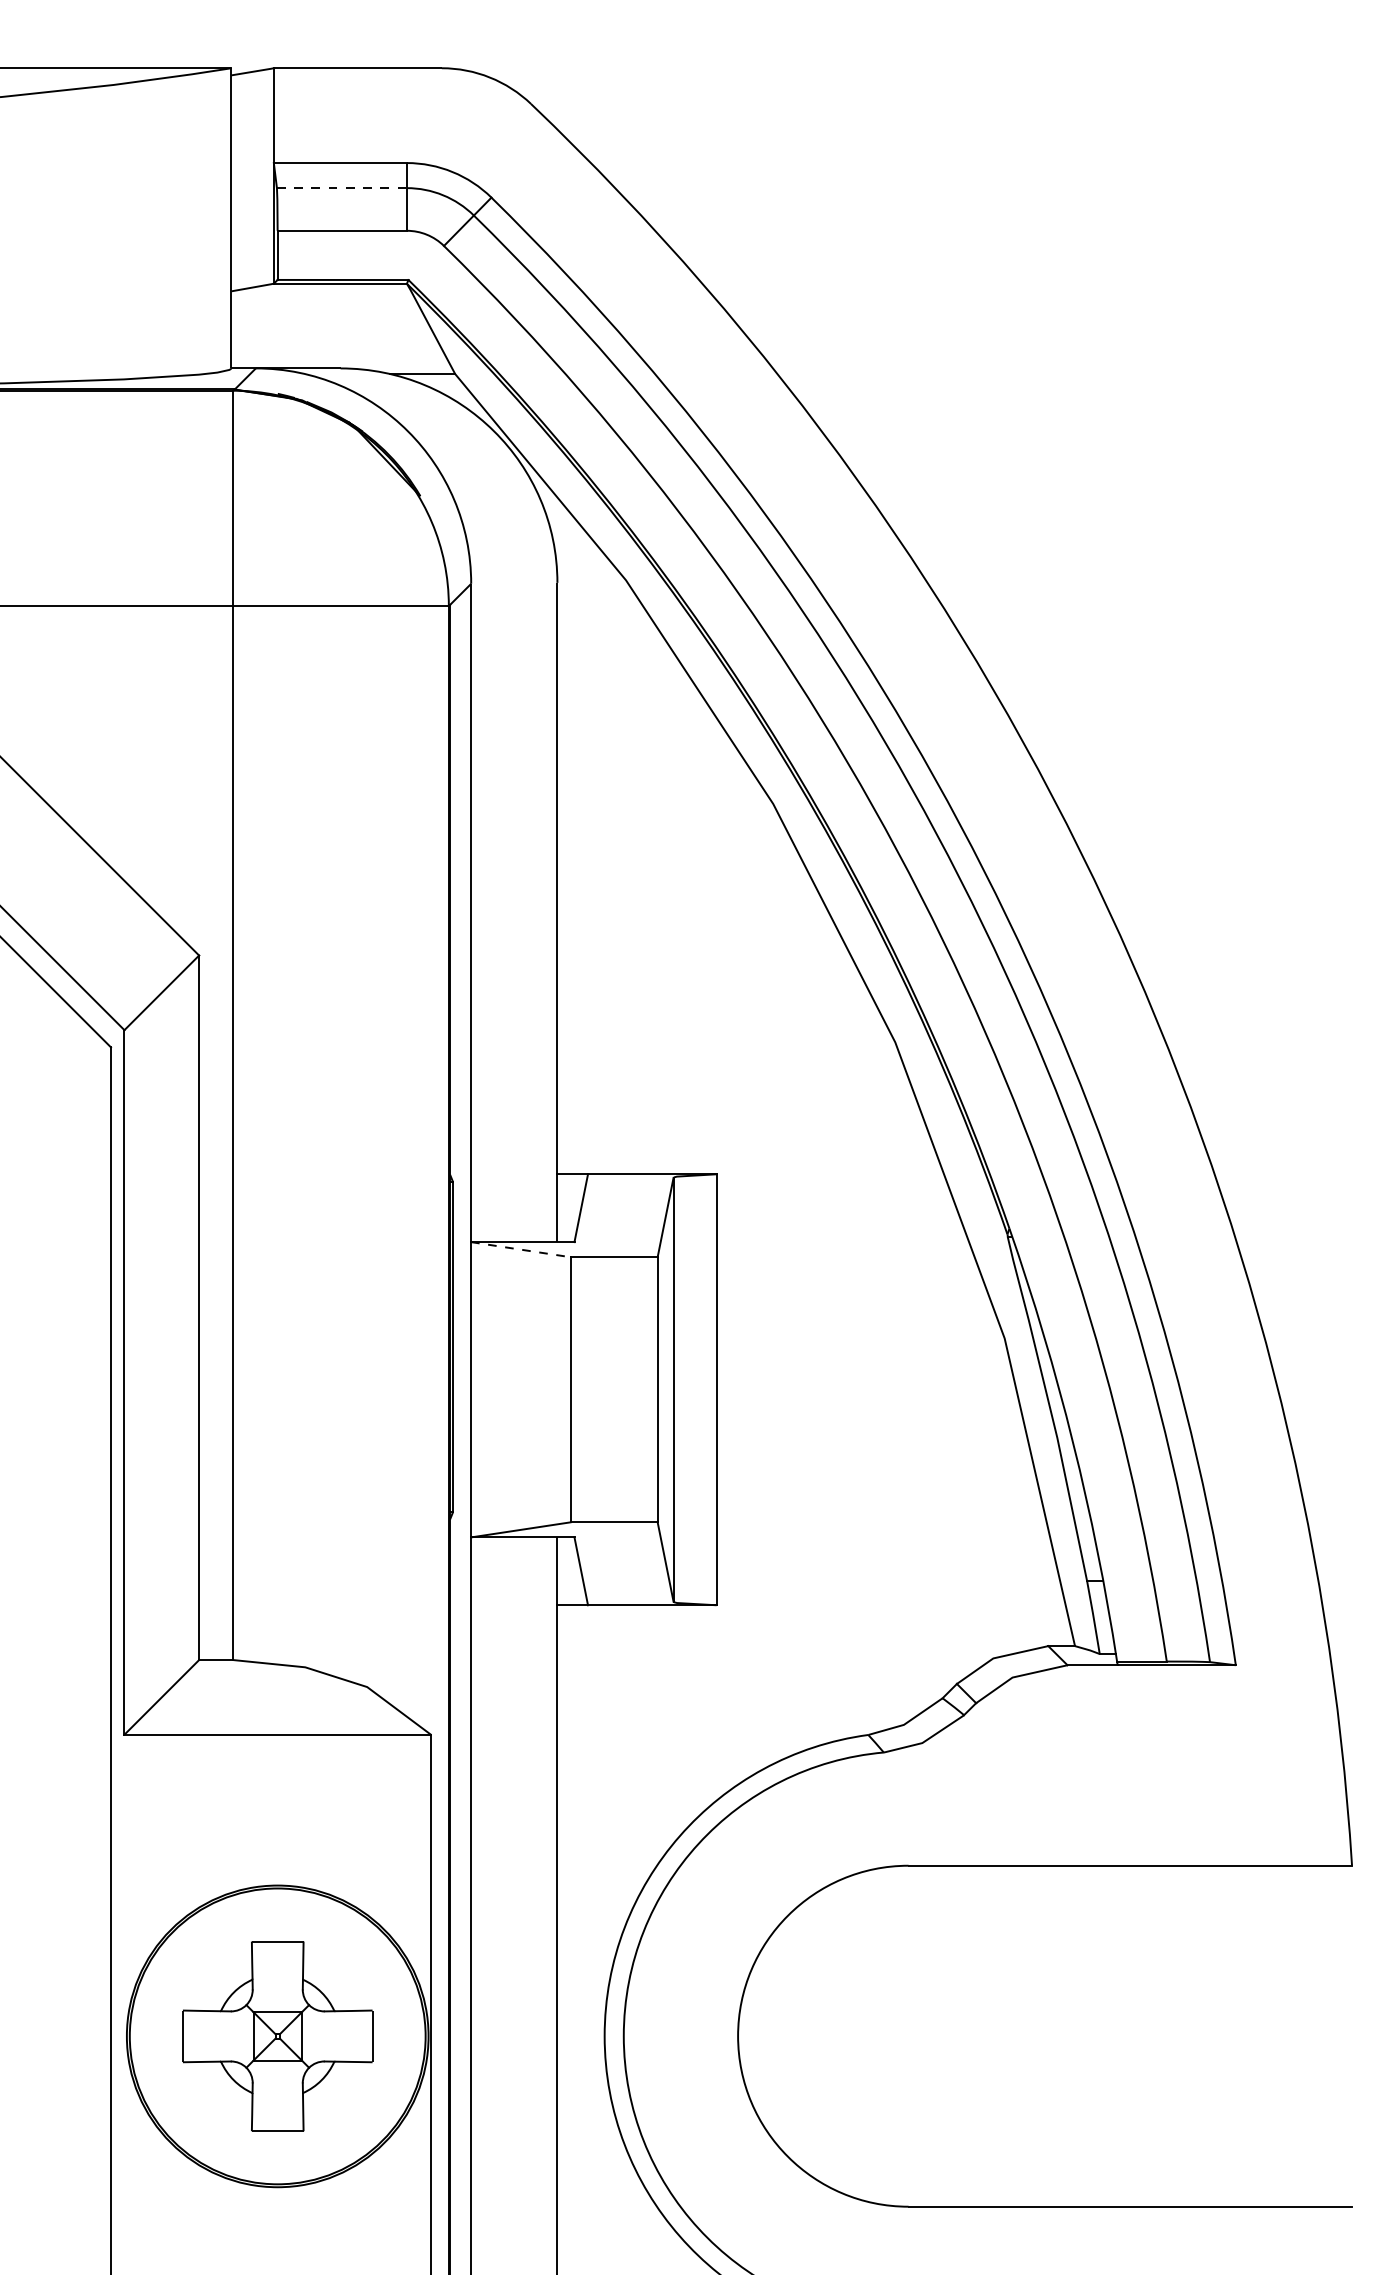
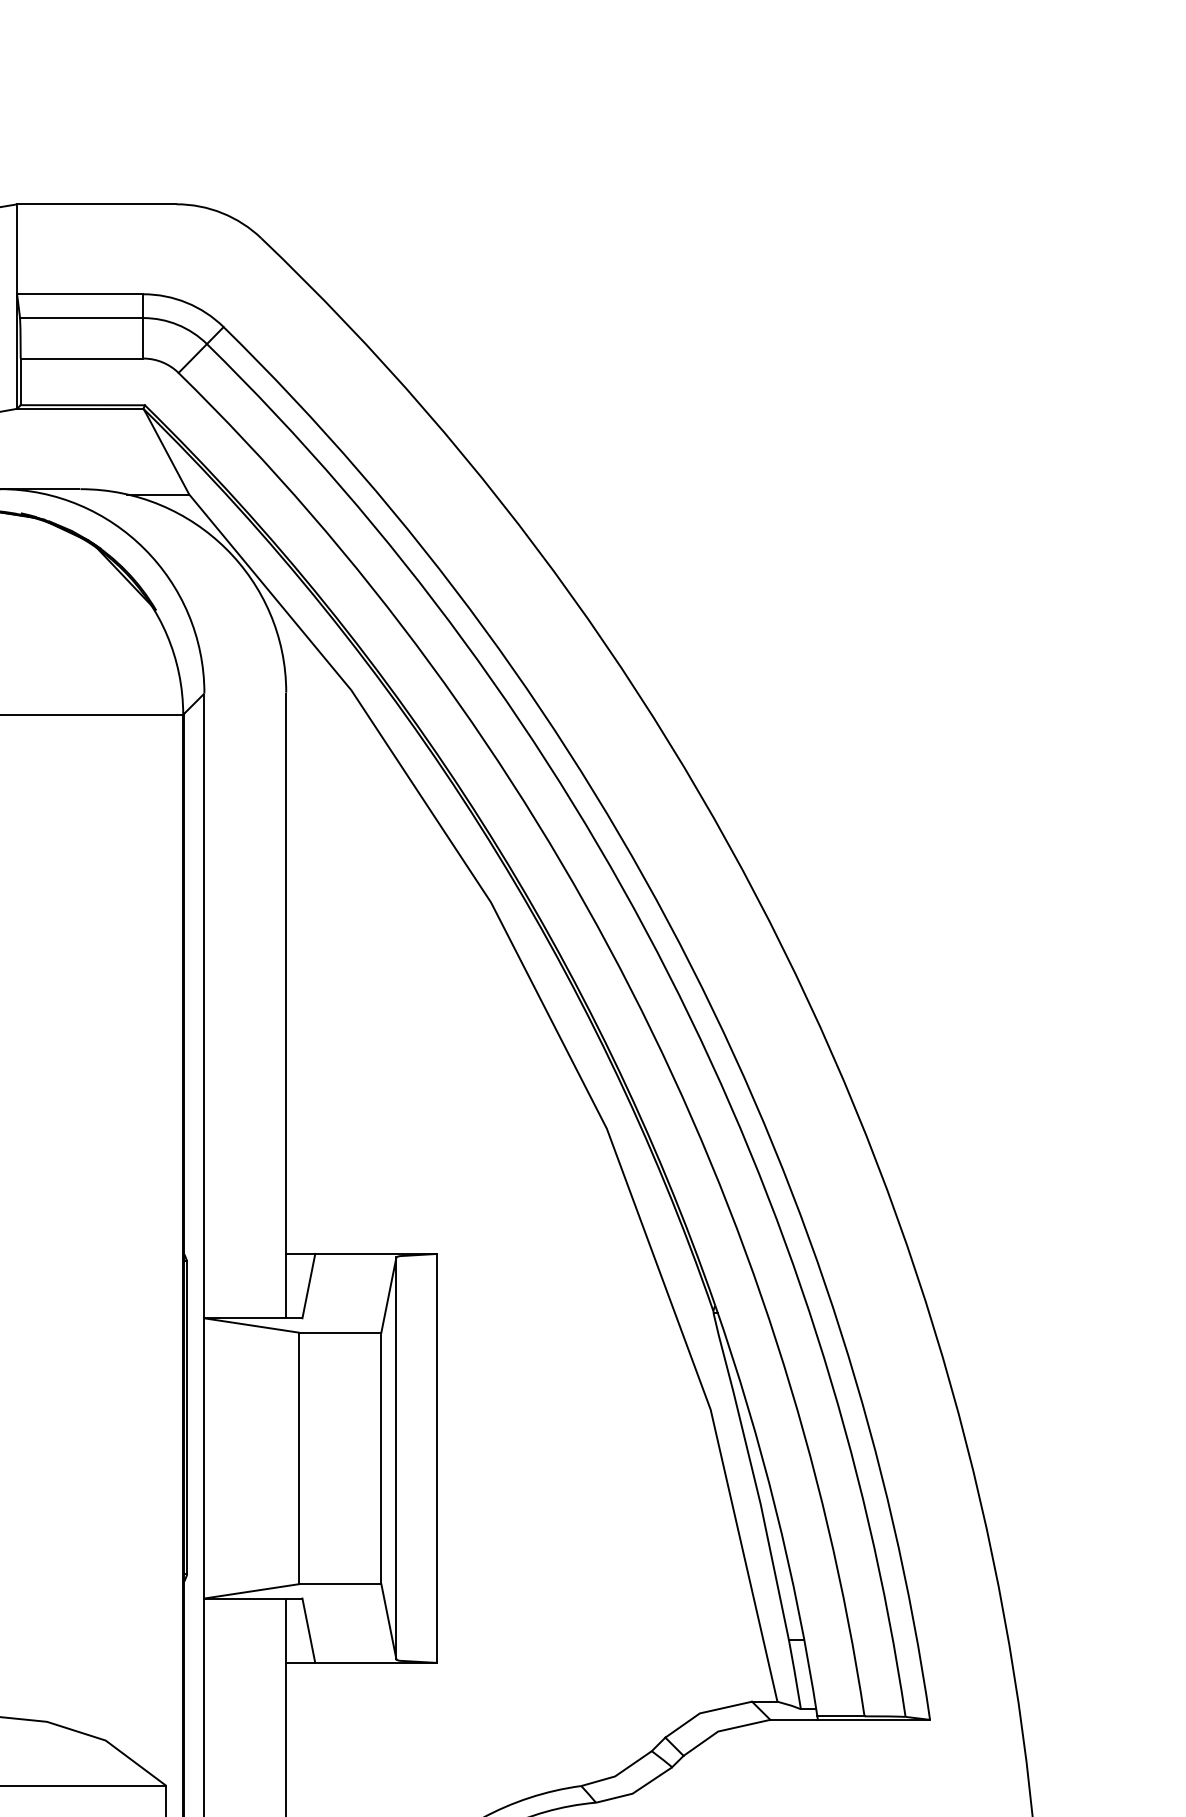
line: (341, 188) -> (81, 318), dashed -> solid
line: (521, 1249) -> (252, 1325), dashed -> solid

